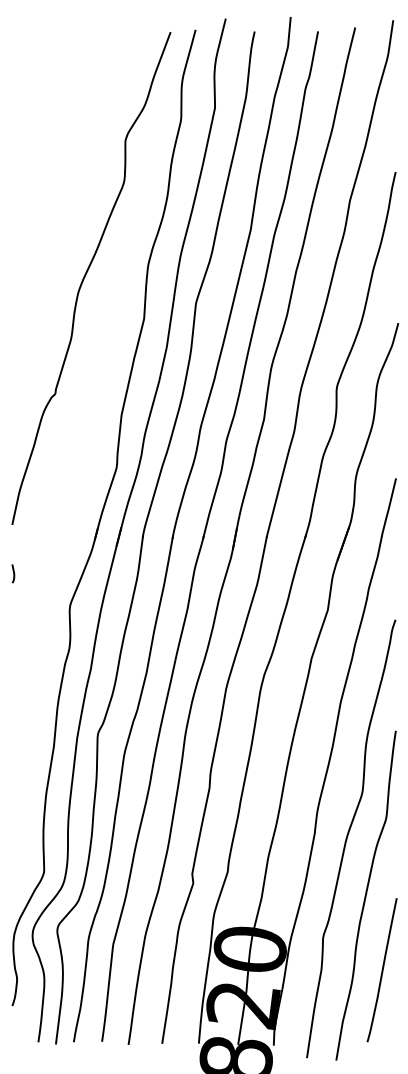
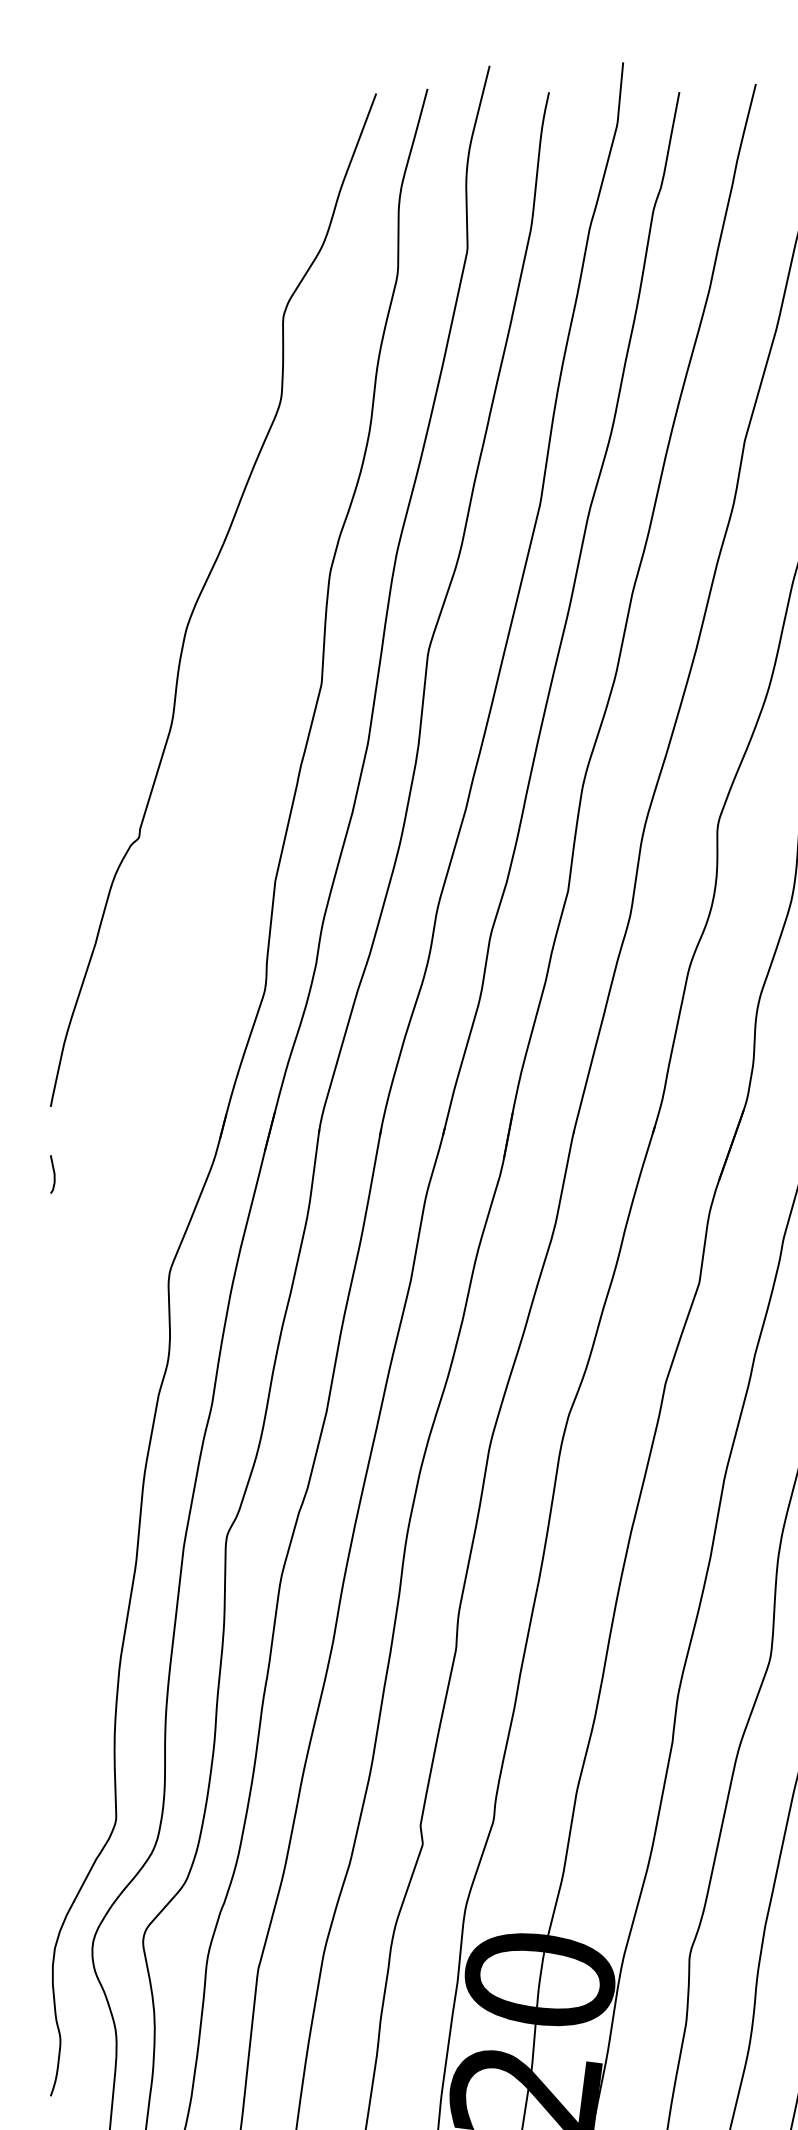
line: (13, 573) -> (53, 1173), moved

